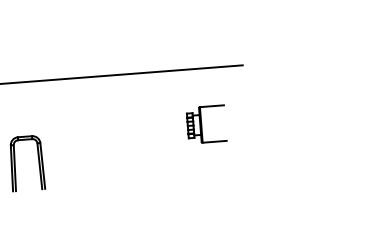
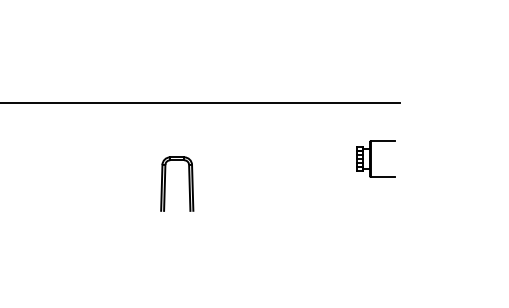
part: (205, 123) -> (375, 158), moved

